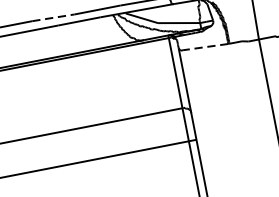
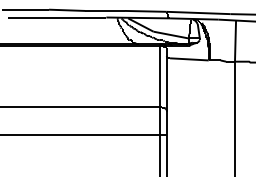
line: (53, 17) -> (67, 10), dashed -> solid
line: (204, 47) -> (188, 59), dashed -> solid

